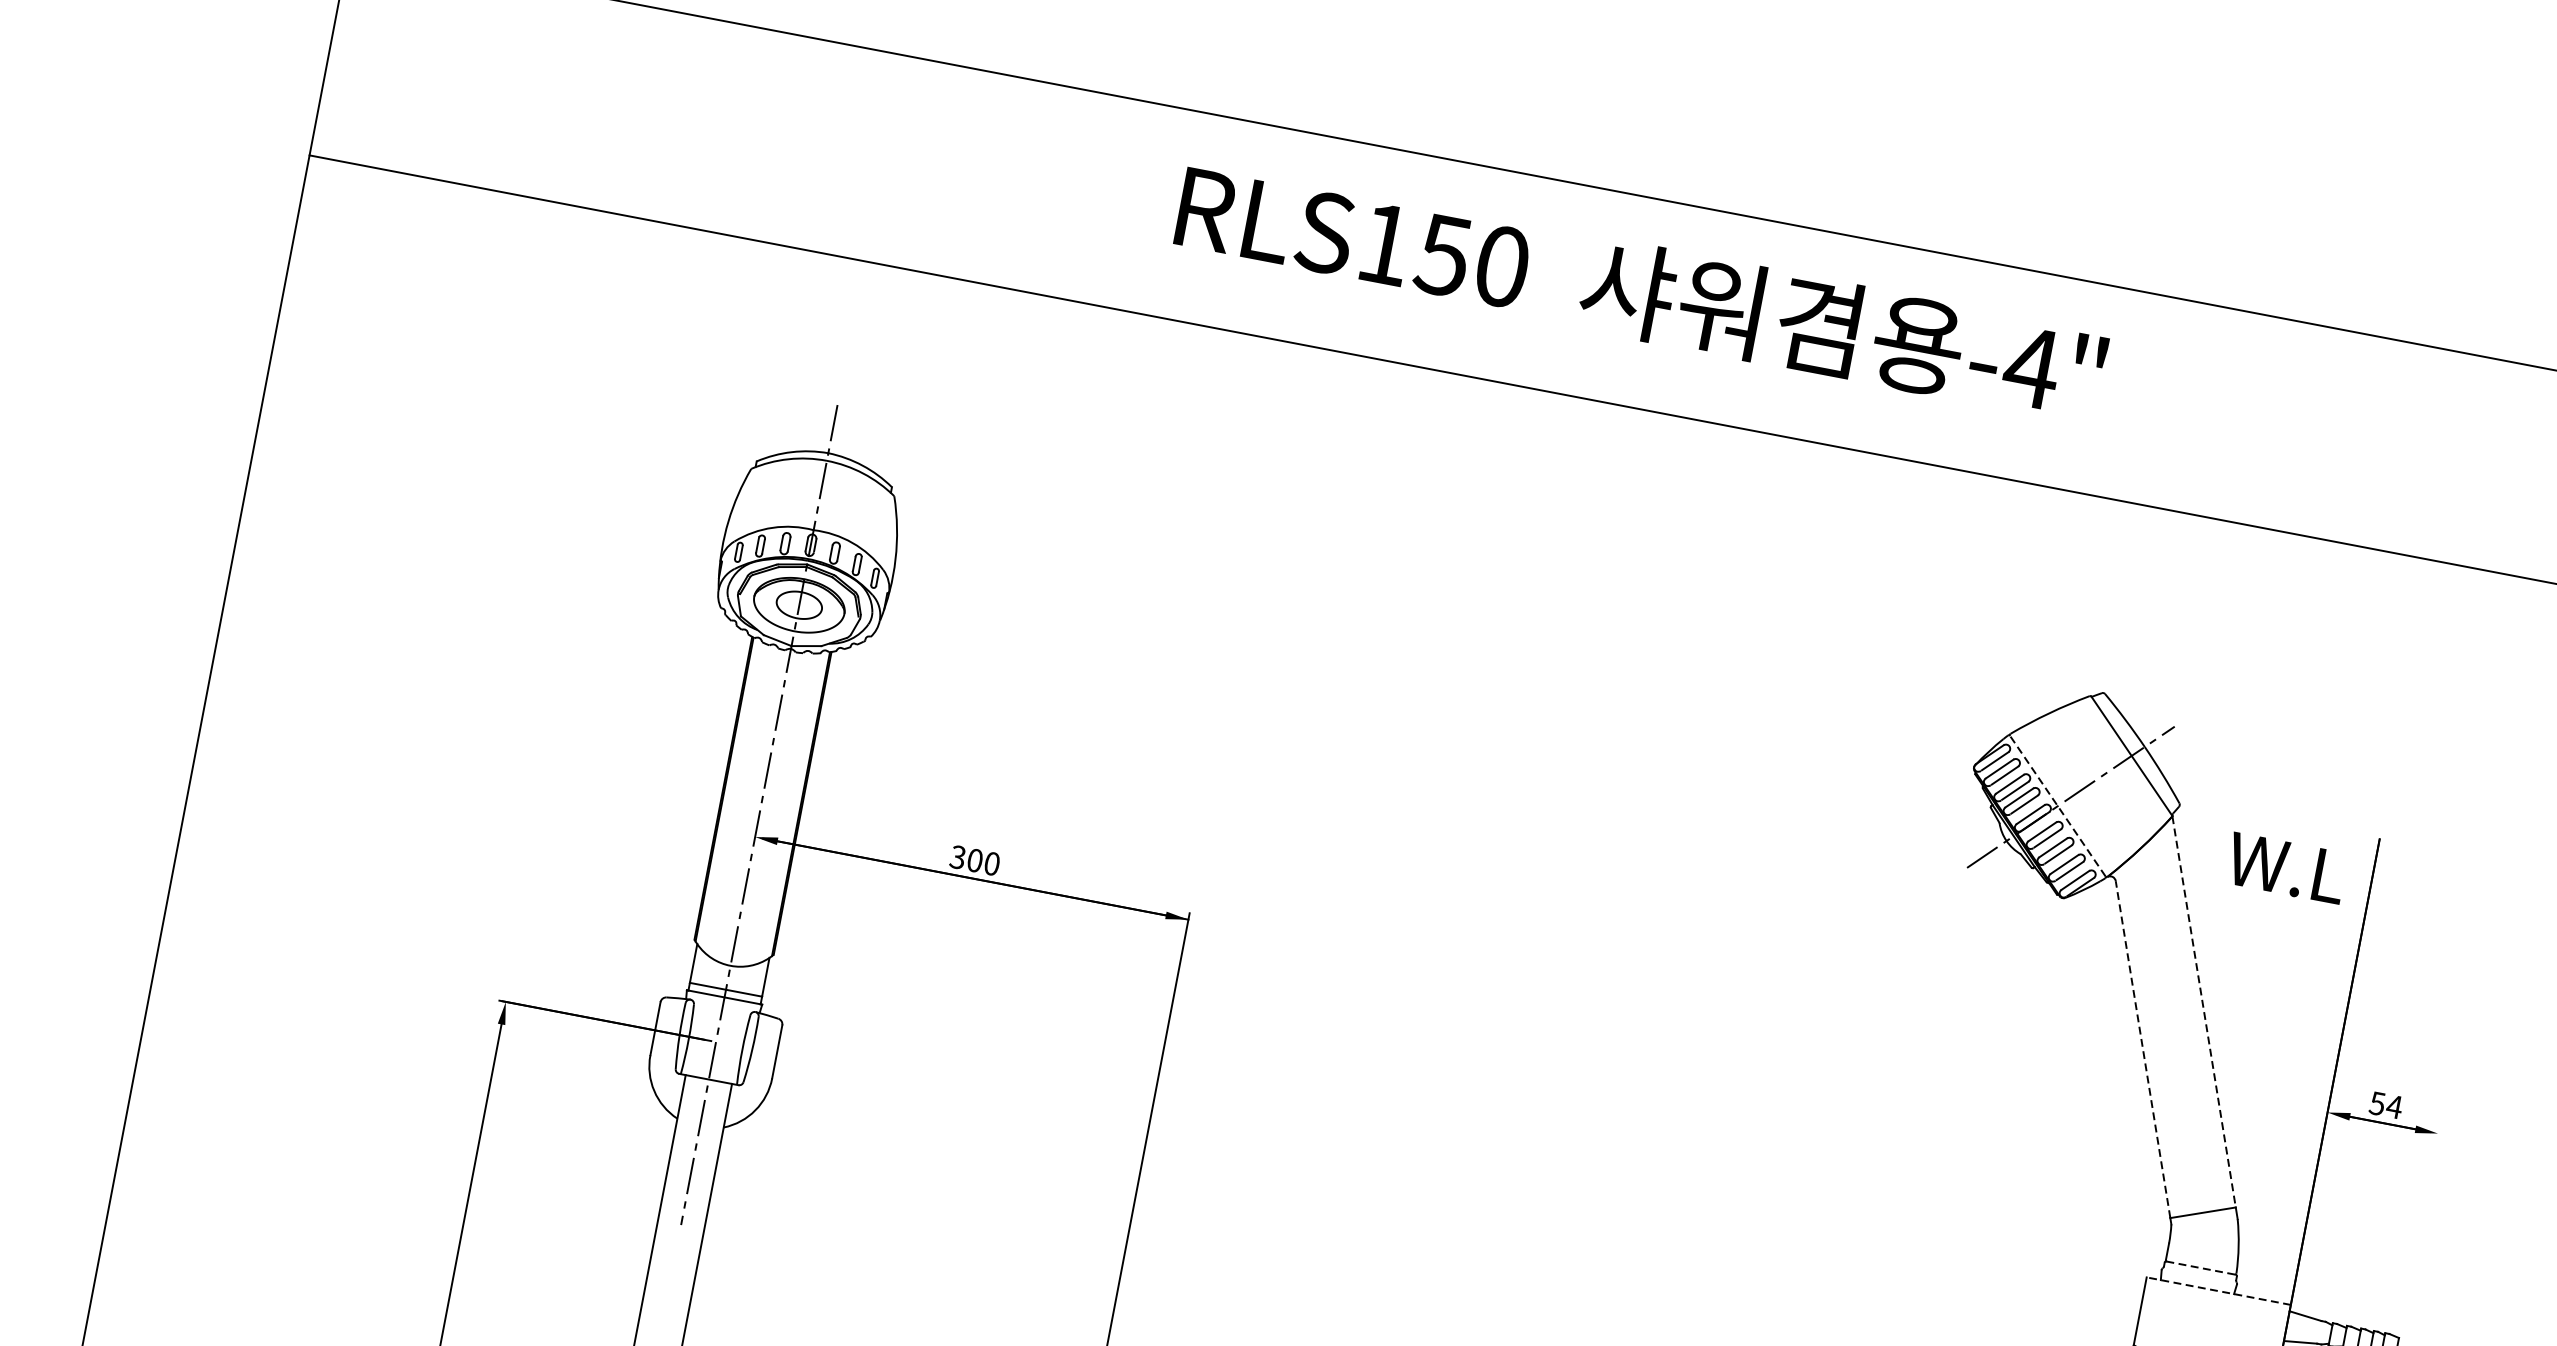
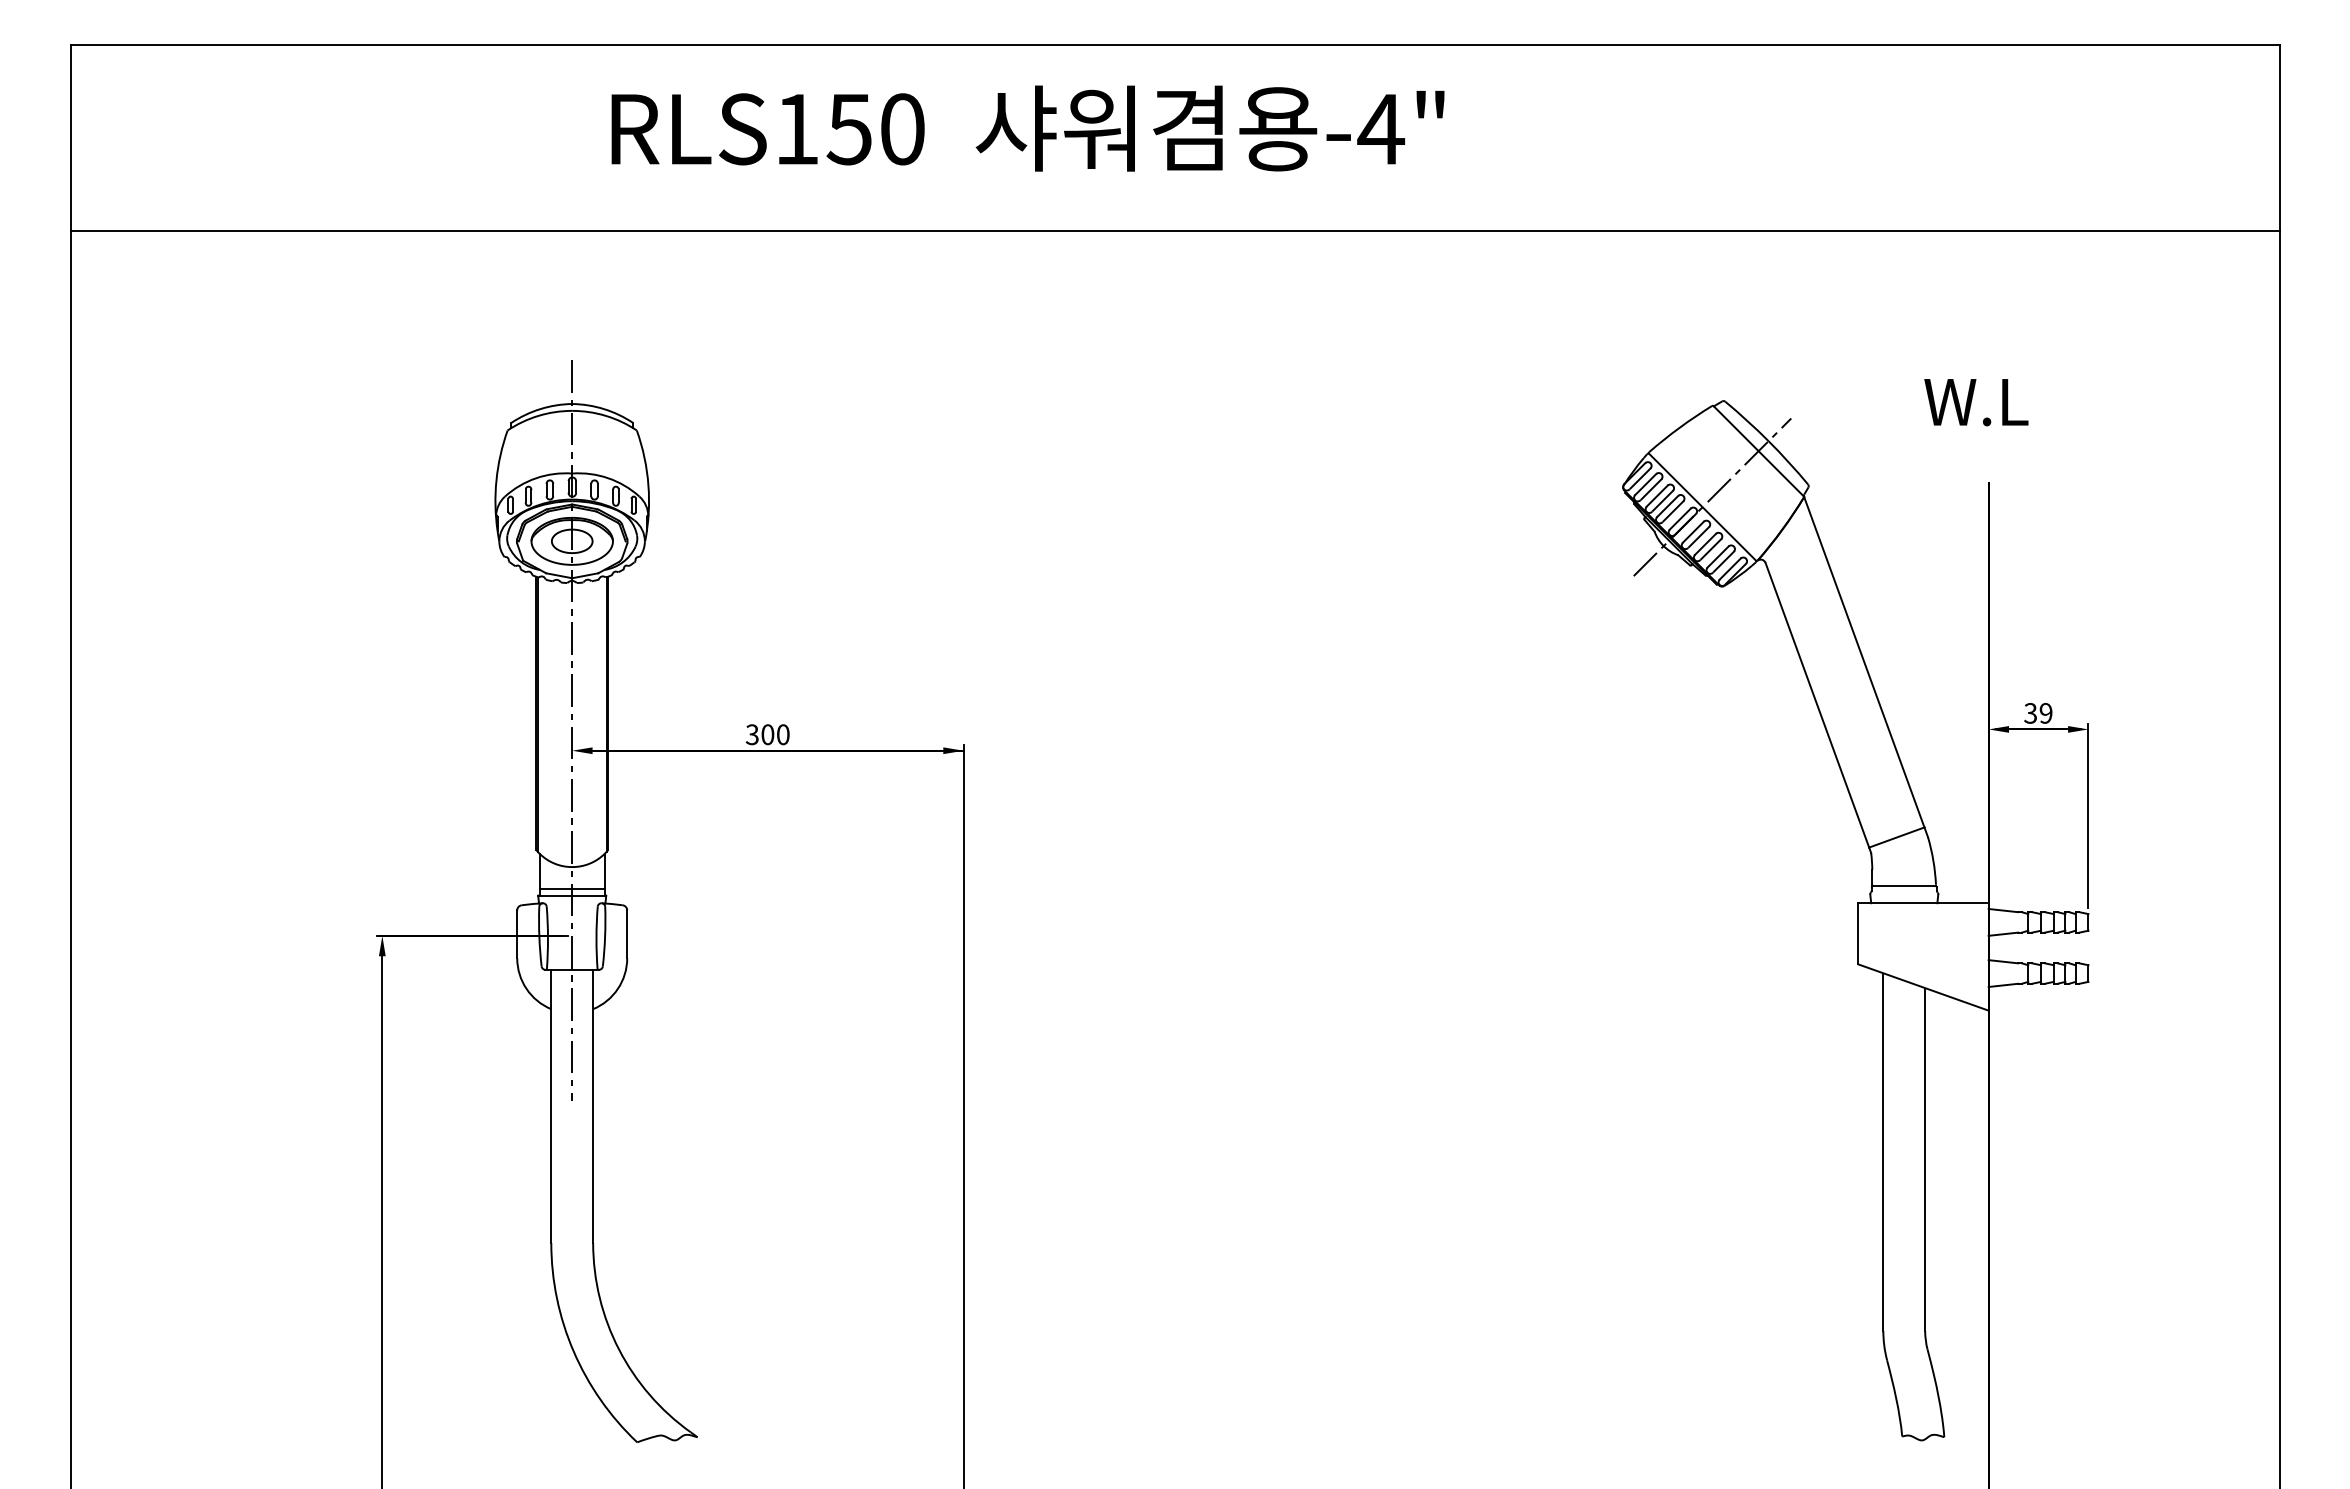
text: (1640, 292) -> (1027, 128), moved
line: (2057, 805) -> (1702, 506), dashed -> solid
text: (2286, 868) -> (1976, 402), moved
line: (2204, 1012) -> (1864, 662), dashed -> solid
line: (2143, 1048) -> (1817, 704), dashed -> solid
text: (2387, 1105) -> (2039, 713), 54 -> 39
line: (2419, 1228) -> (2088, 815), added
line: (2201, 1268) -> (1904, 886), dashed -> solid
line: (2218, 1291) -> (1923, 903), dashed -> solid

